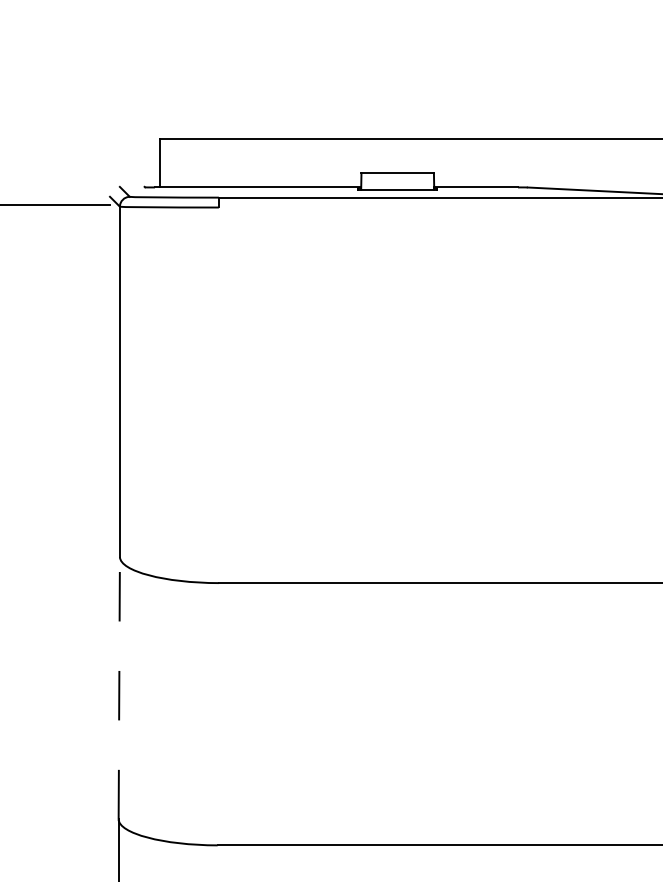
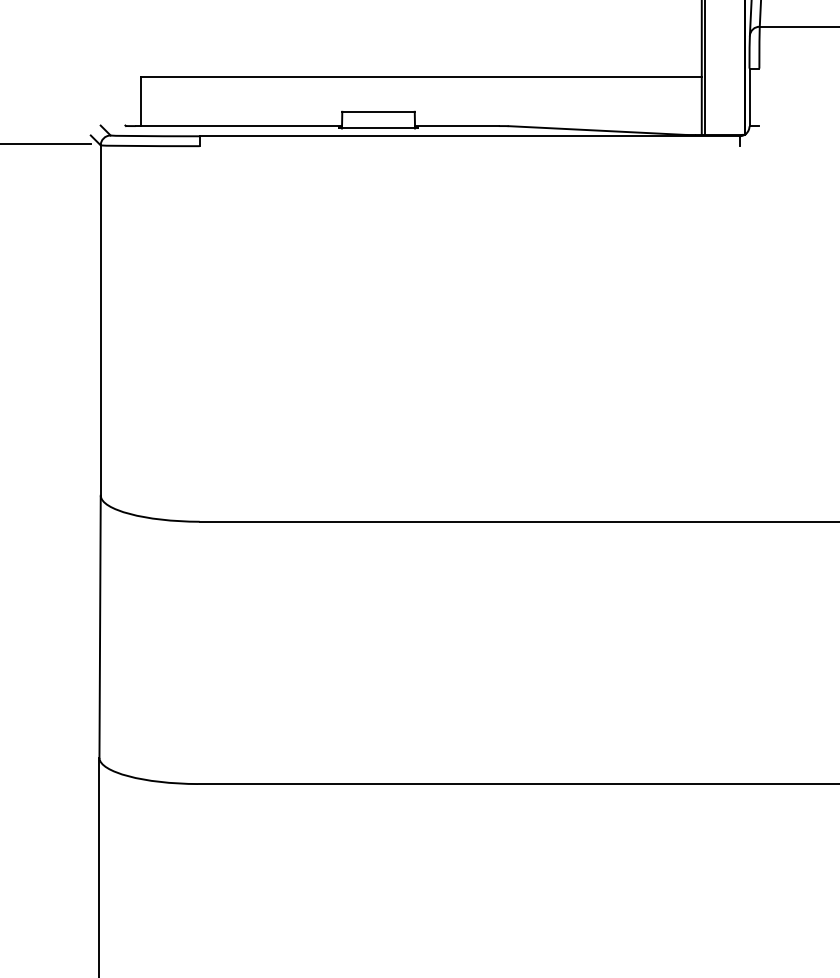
line: (119, 687) -> (100, 626), dashed -> solid

